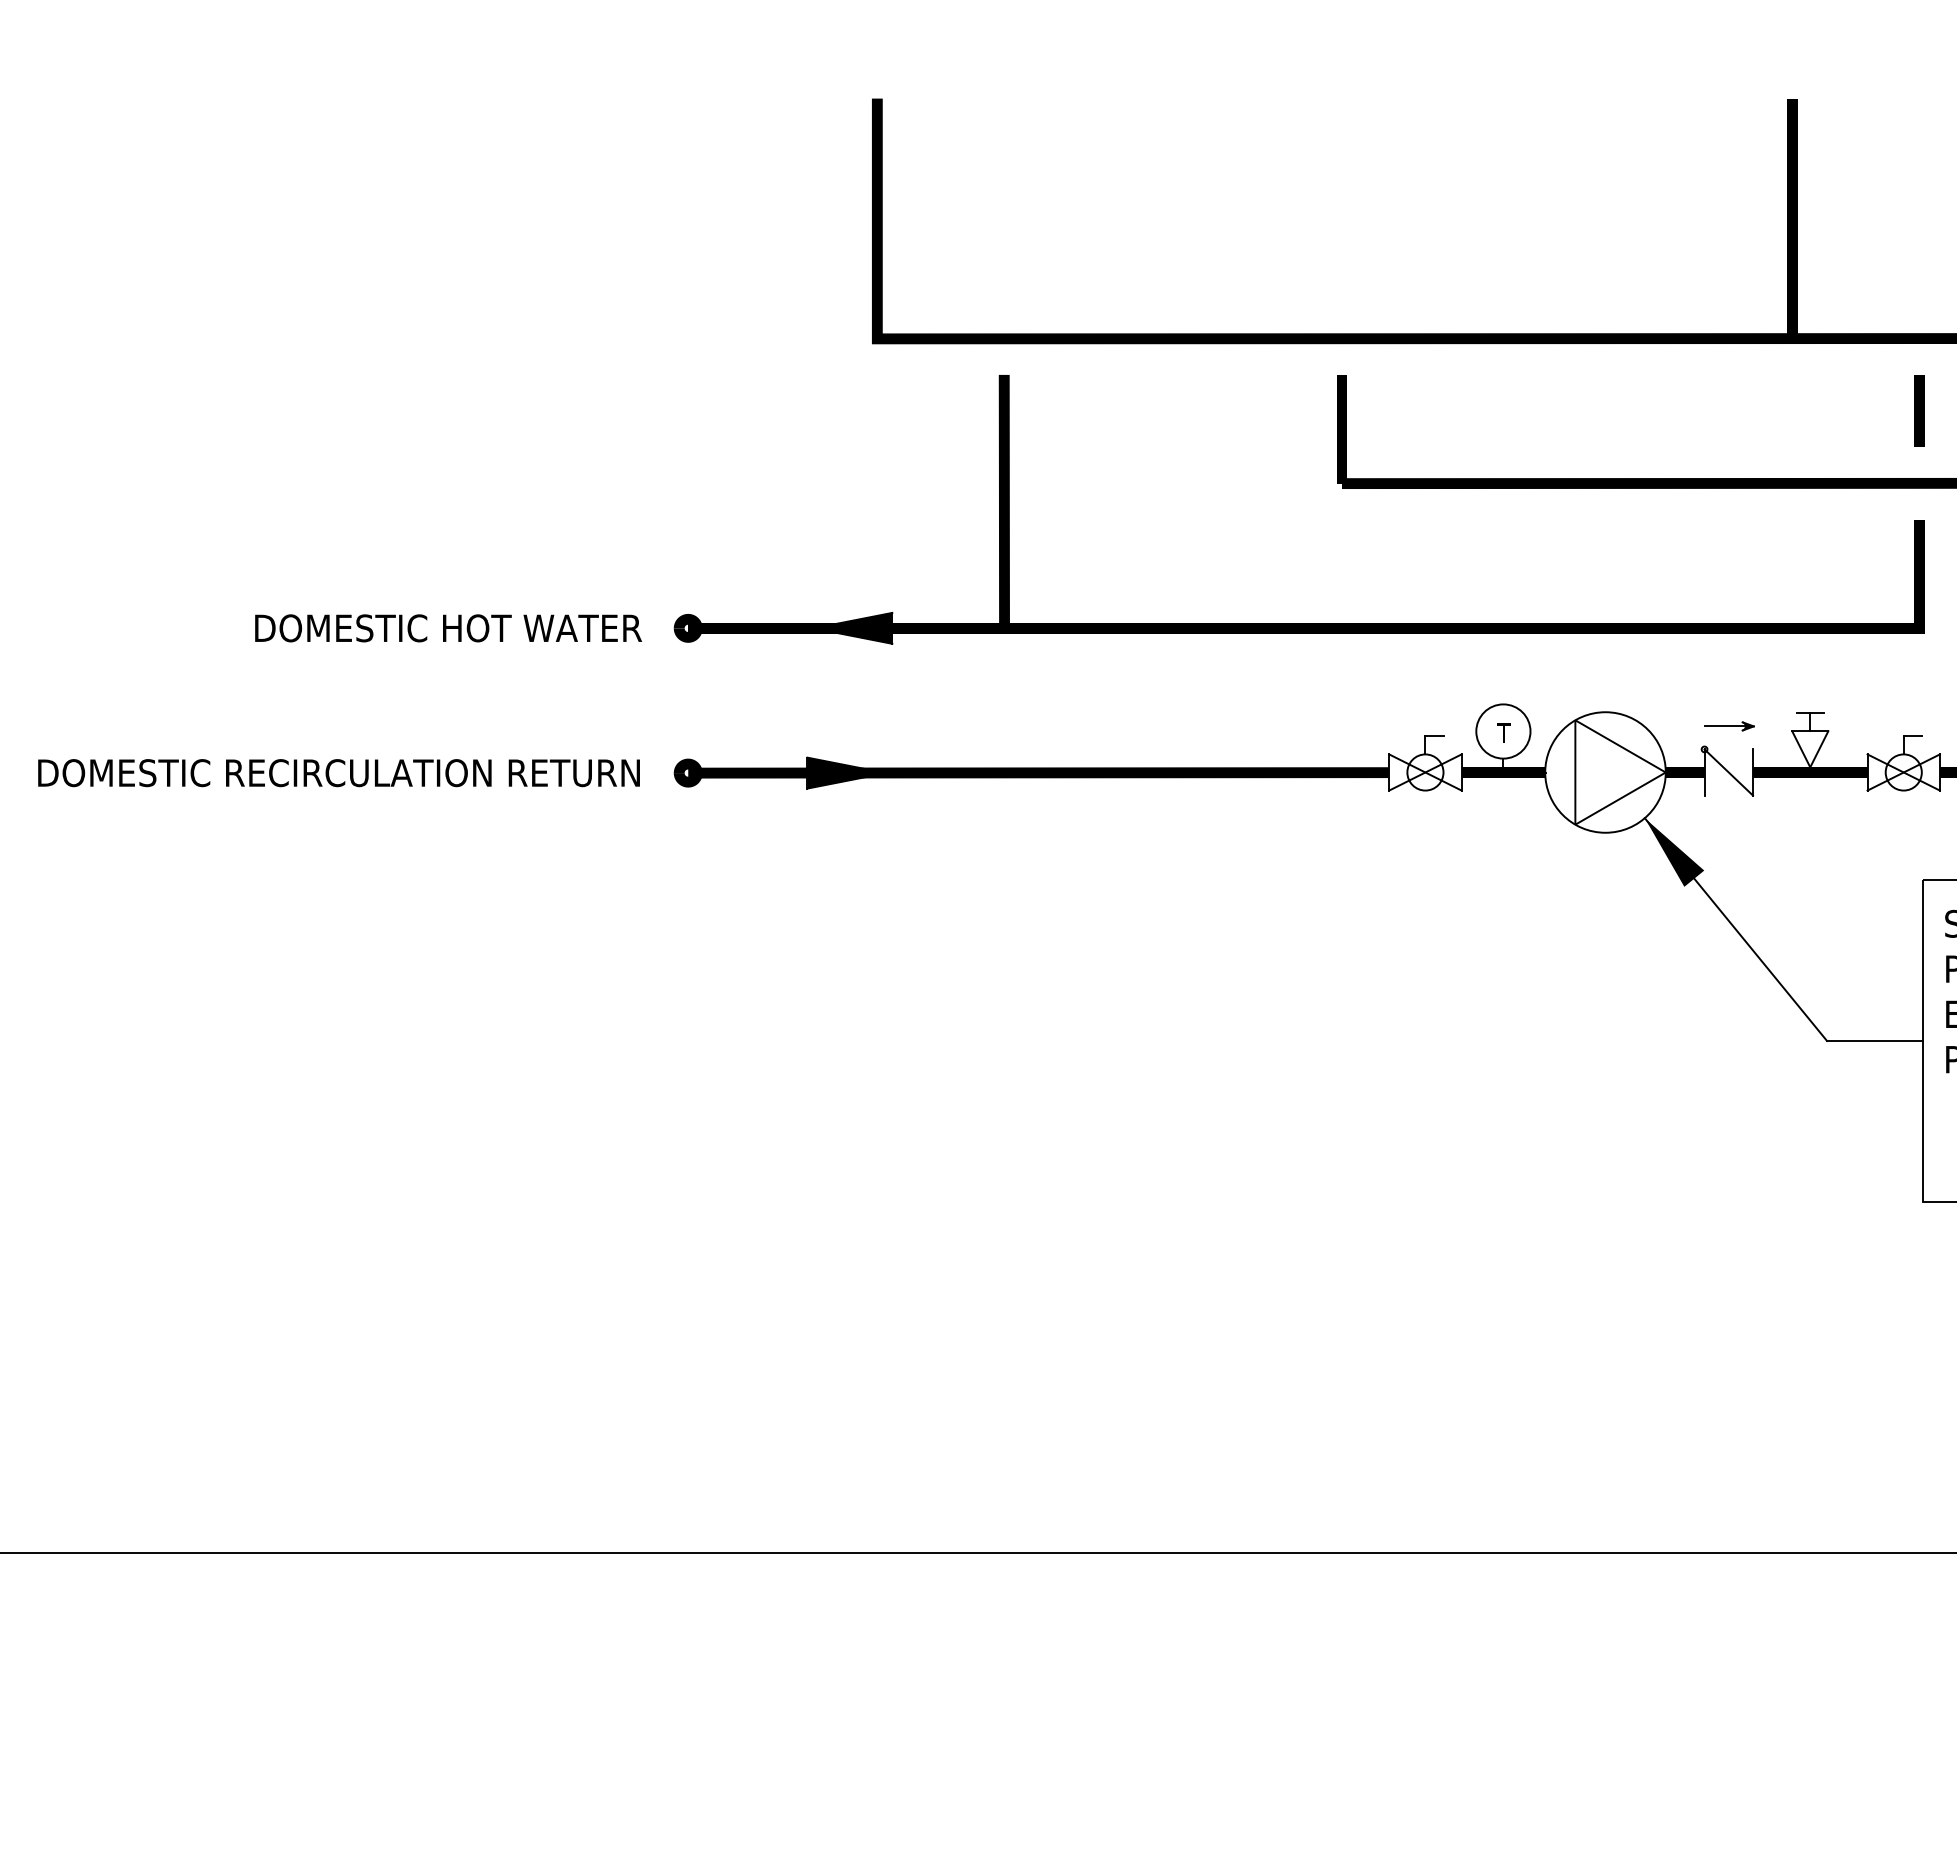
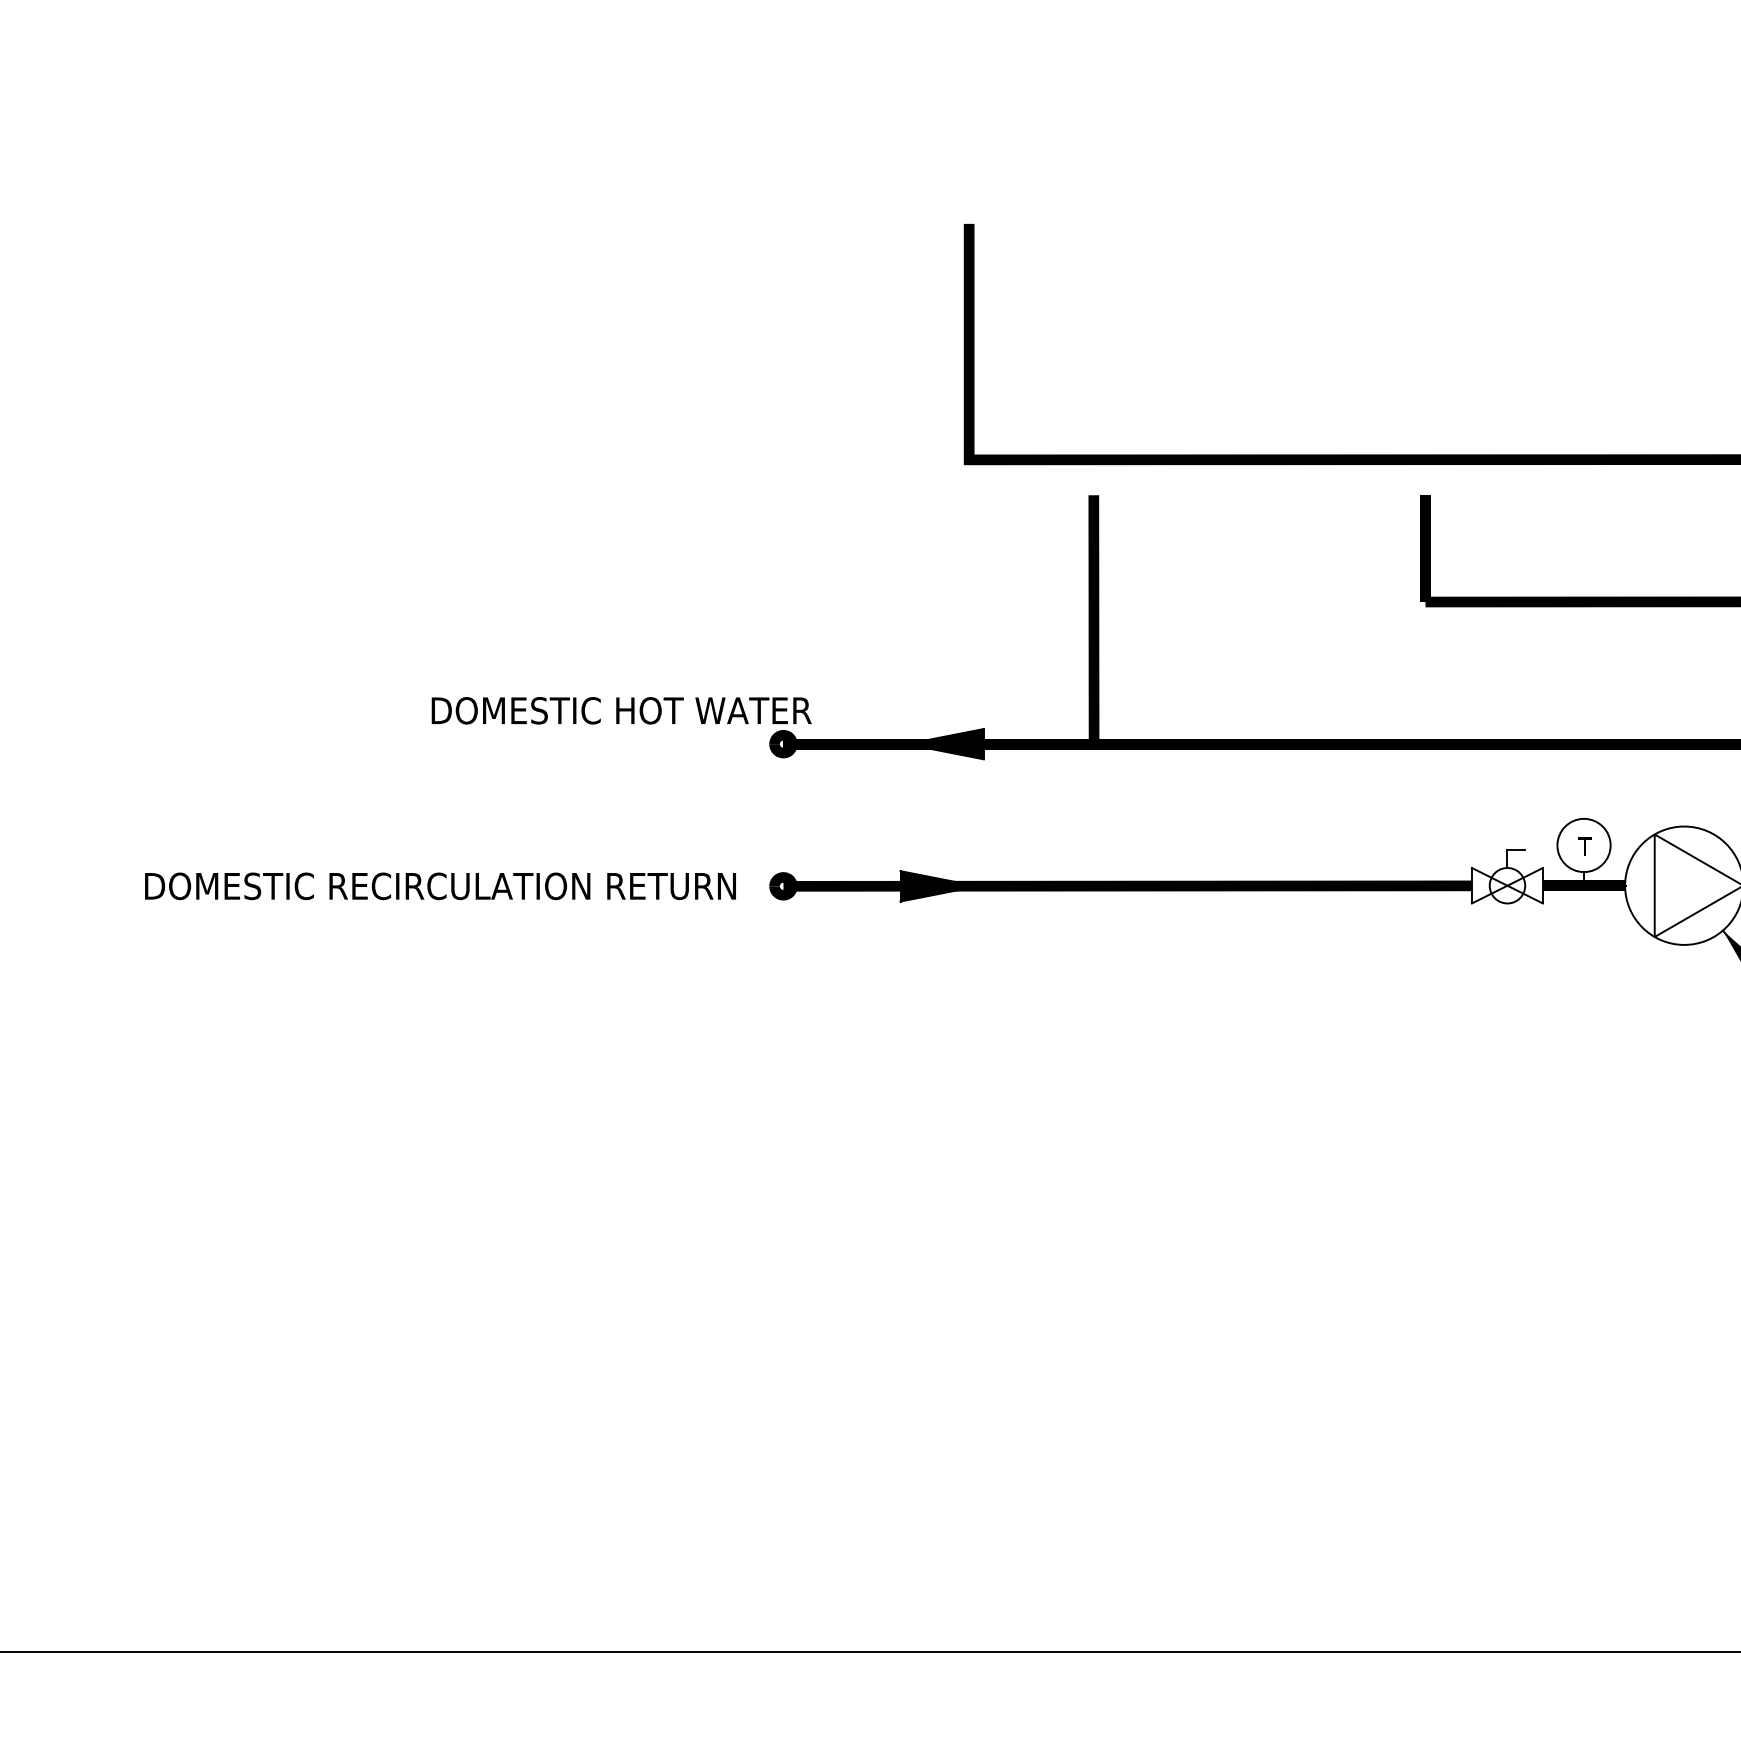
text: (448, 628) -> (621, 710), moved

